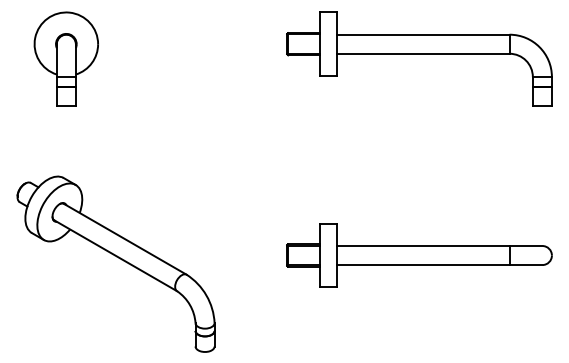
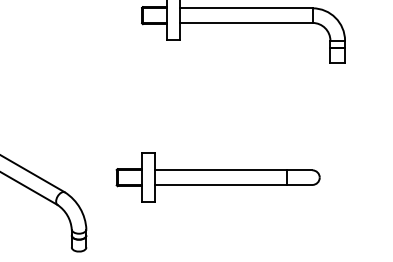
part: (419, 255) -> (218, 177), moved

